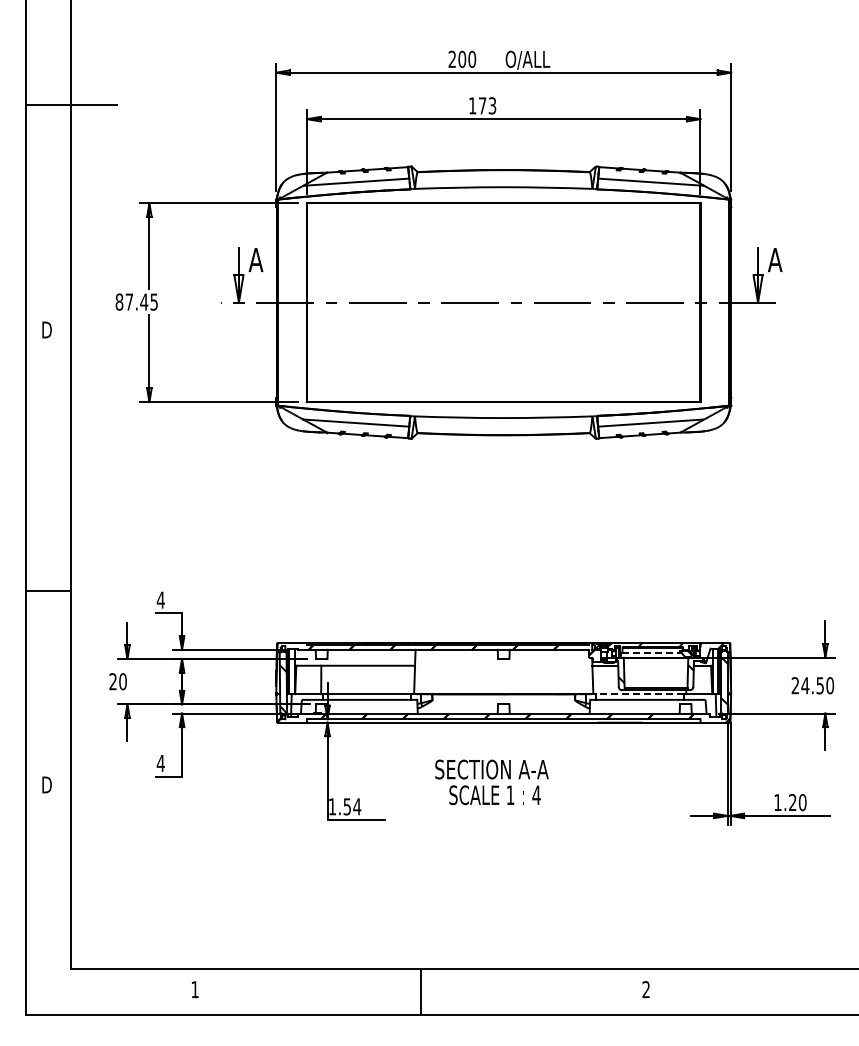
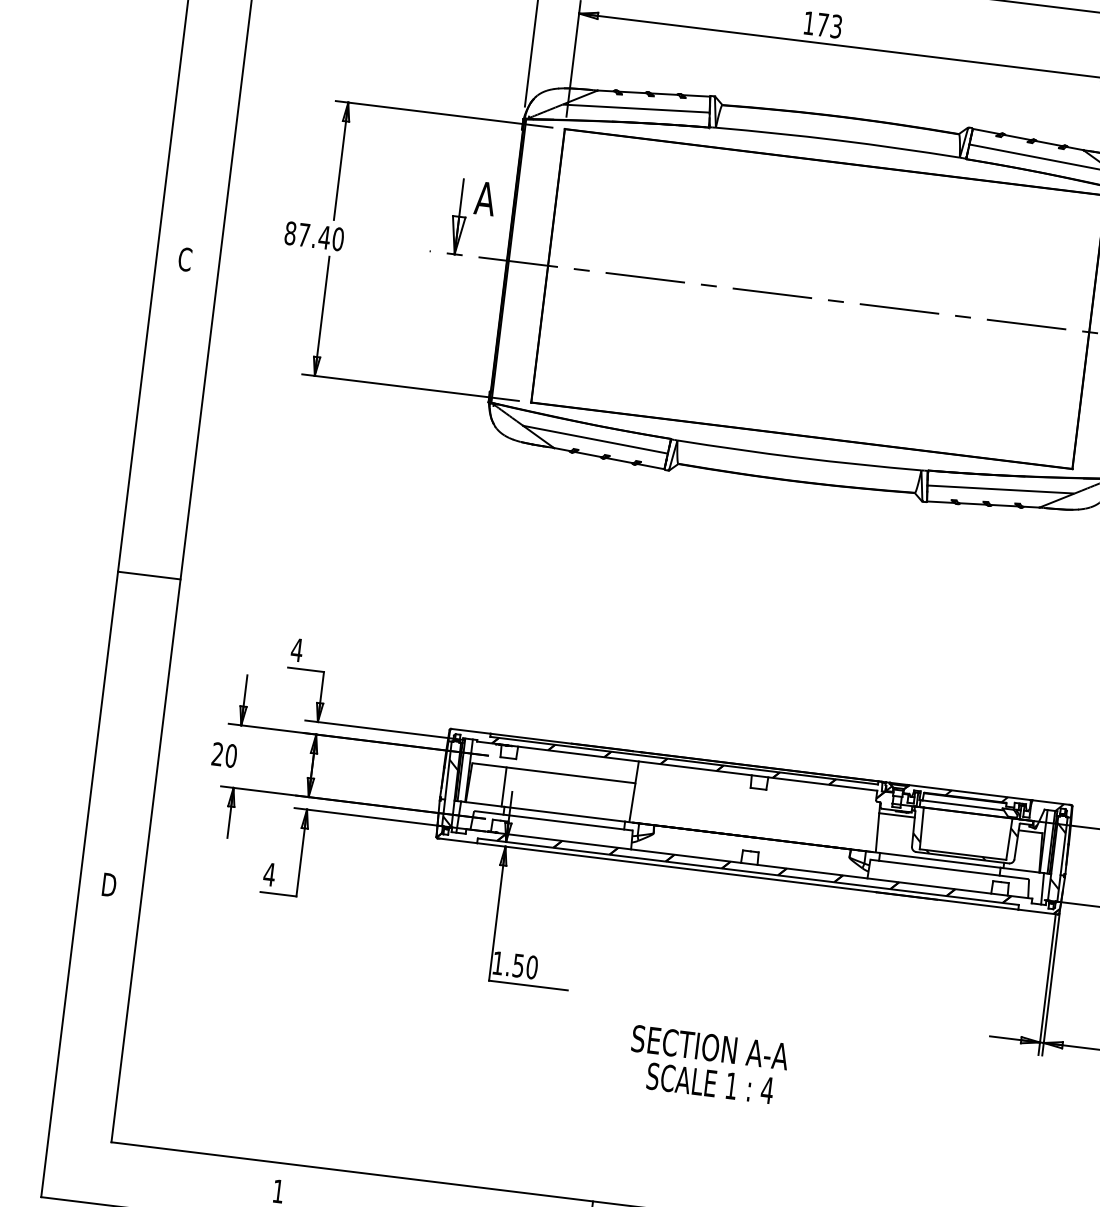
text: (154, 301) -> (338, 238), 87.45 -> 87.40
text: (46, 329) -> (185, 258), D -> C
line: (48, 590) -> (149, 575), moved
line: (651, 652) -> (962, 804), dashed -> solid
line: (640, 694) -> (940, 860), dashed -> solid
text: (491, 782) -> (707, 1065), moved
text: (357, 806) -> (532, 967), 1.54 -> 1.50

